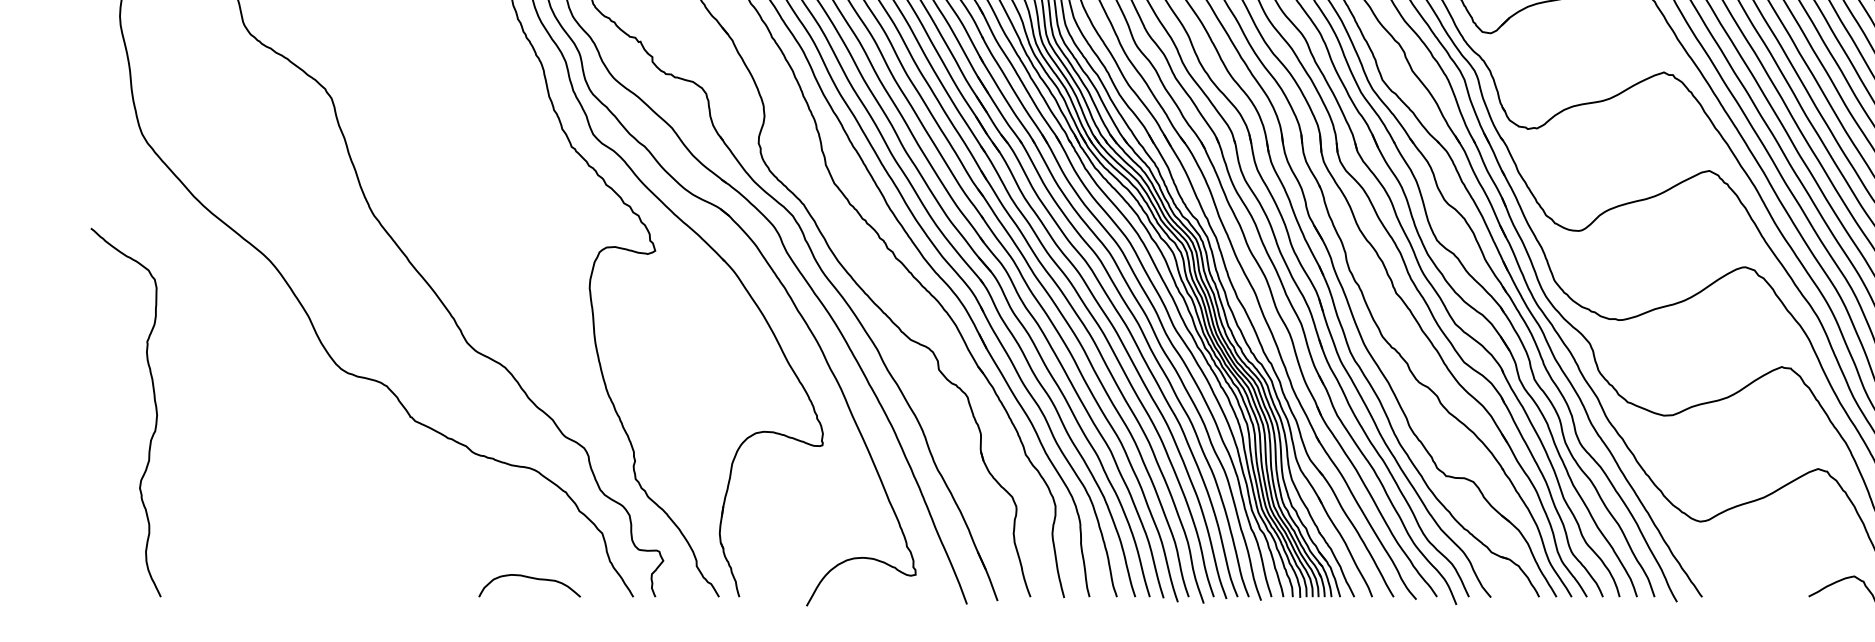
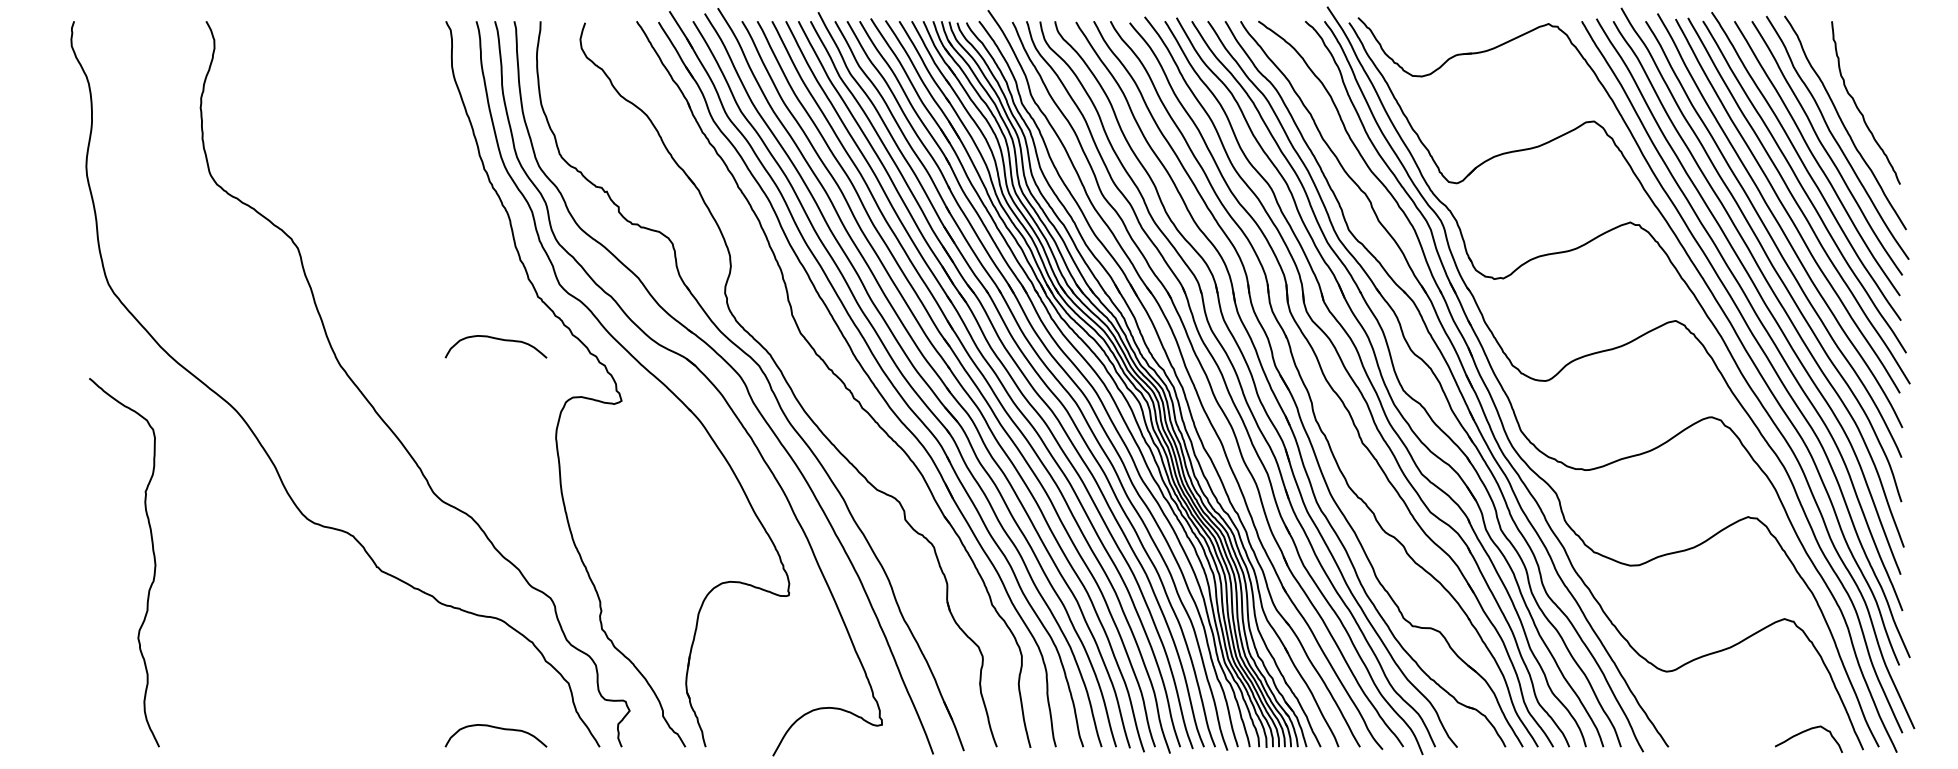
curve: (529, 189) -> (495, 339), added
curve: (155, 408) -> (153, 558), moved

